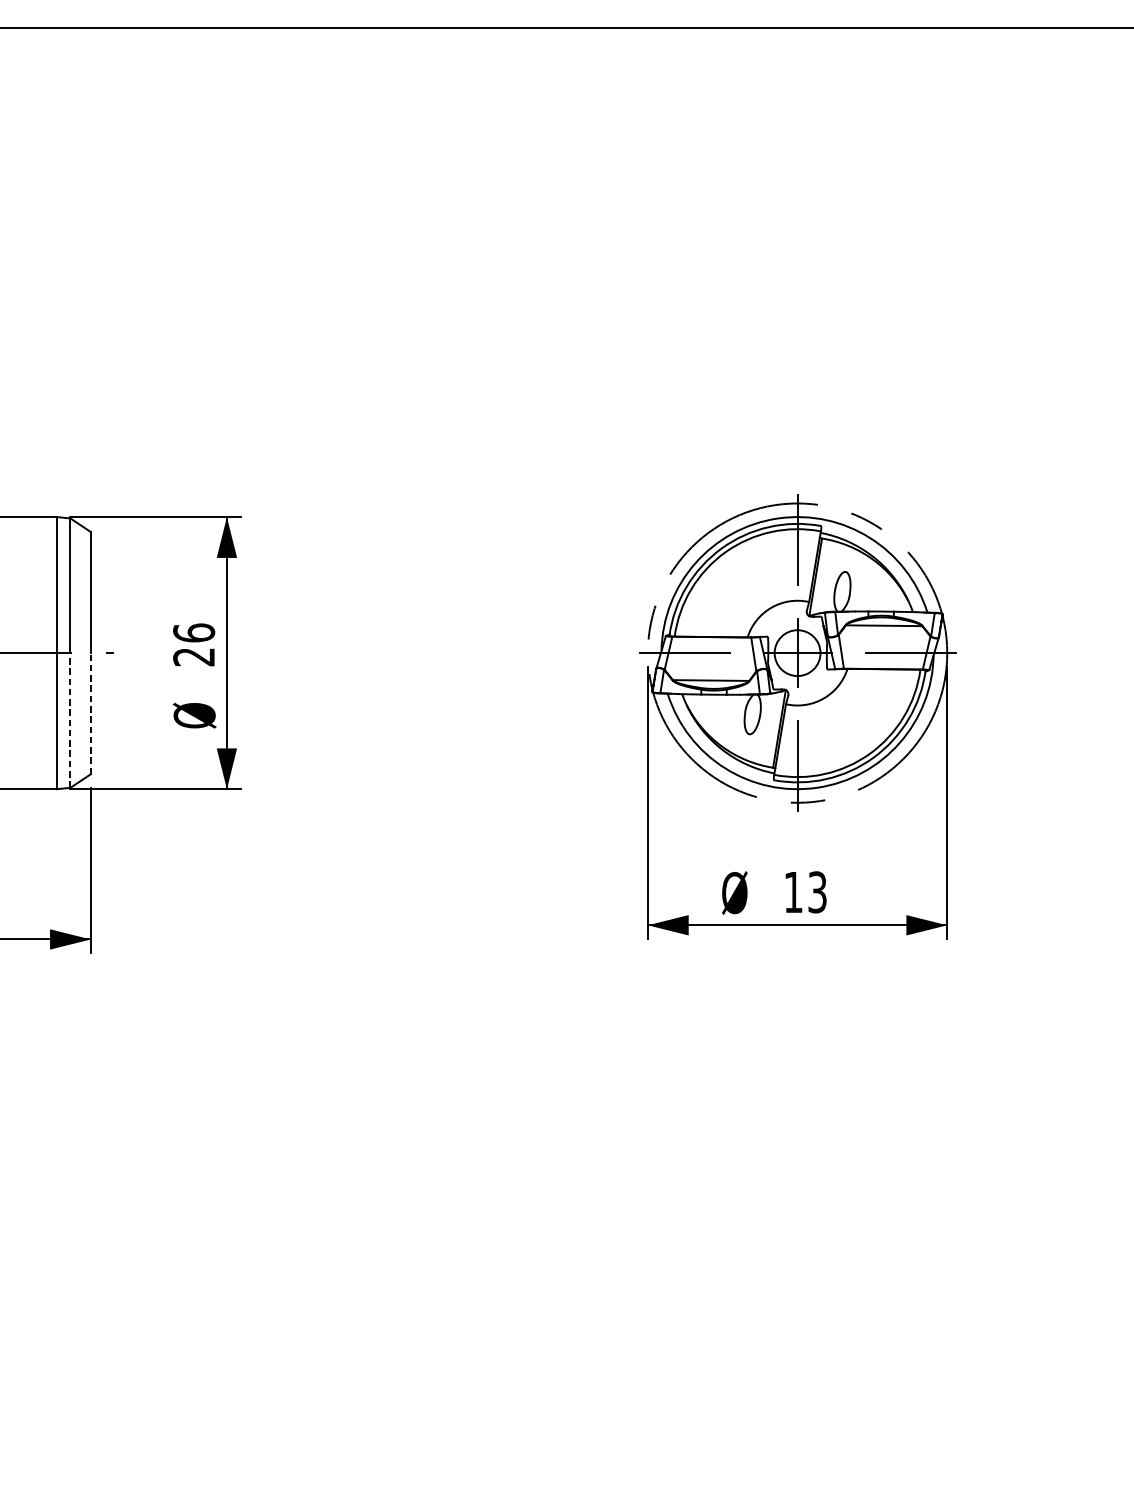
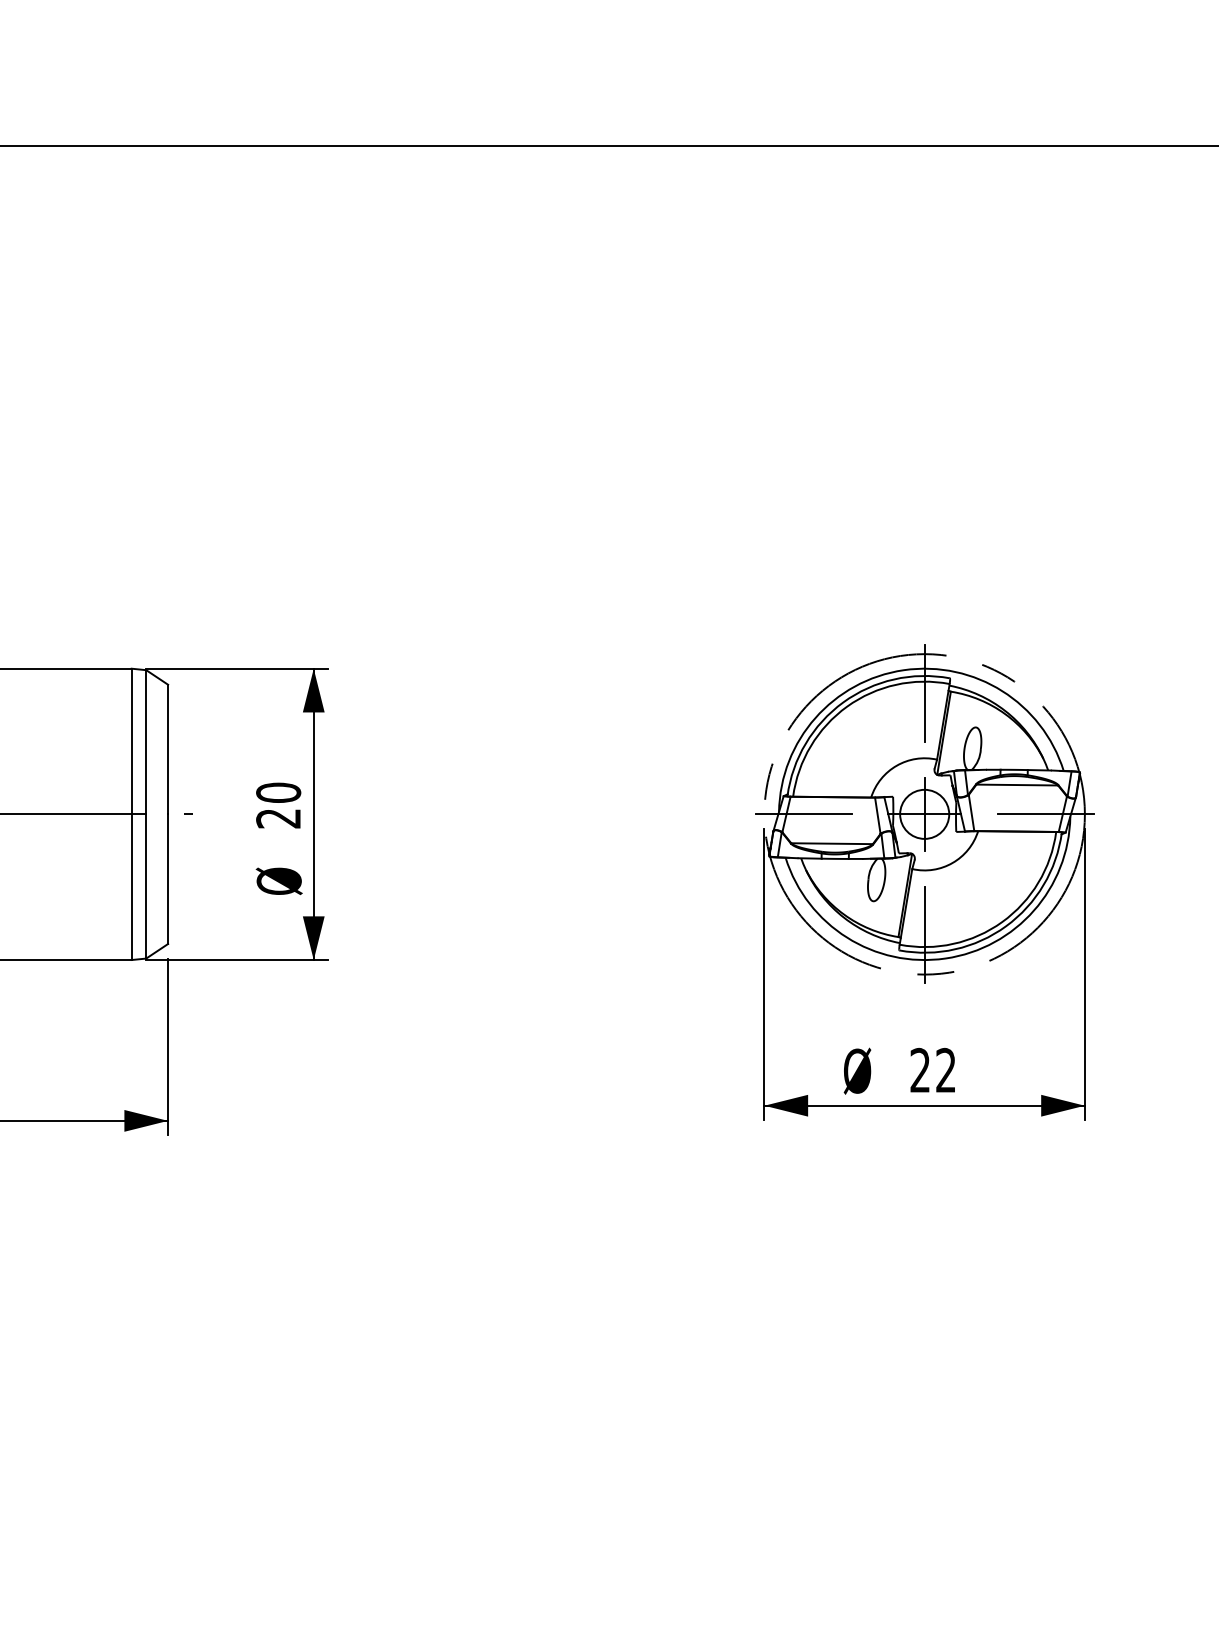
text: (193, 632) -> (278, 792), 26 -> 20
line: (91, 713) -> (168, 879), dashed -> solid
line: (70, 719) -> (146, 885), dashed -> solid
text: (804, 892) -> (932, 1070), 13 -> 22

